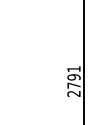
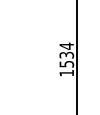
text: (73, 80) -> (66, 58), 2791 -> 1534

